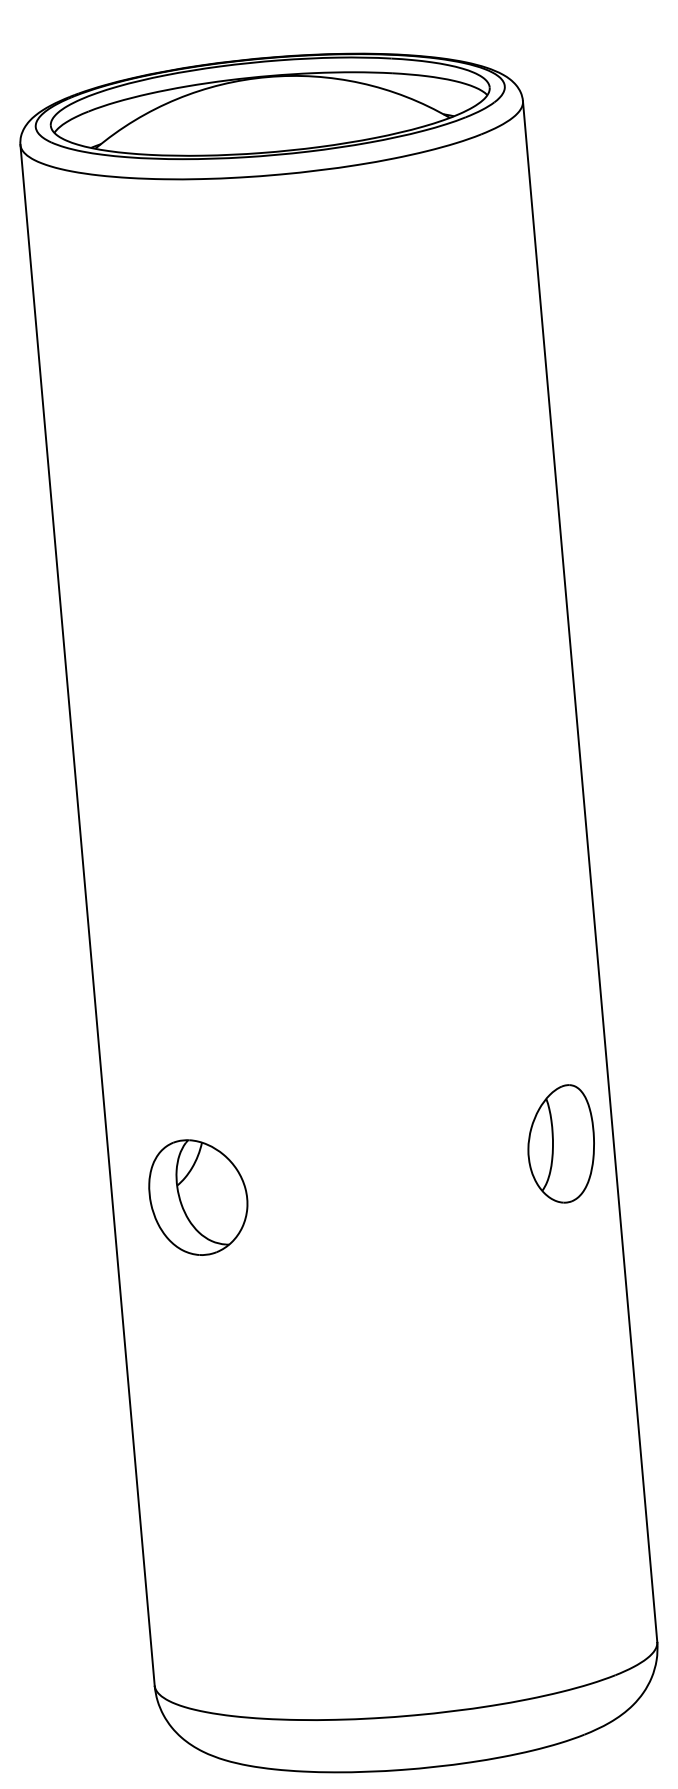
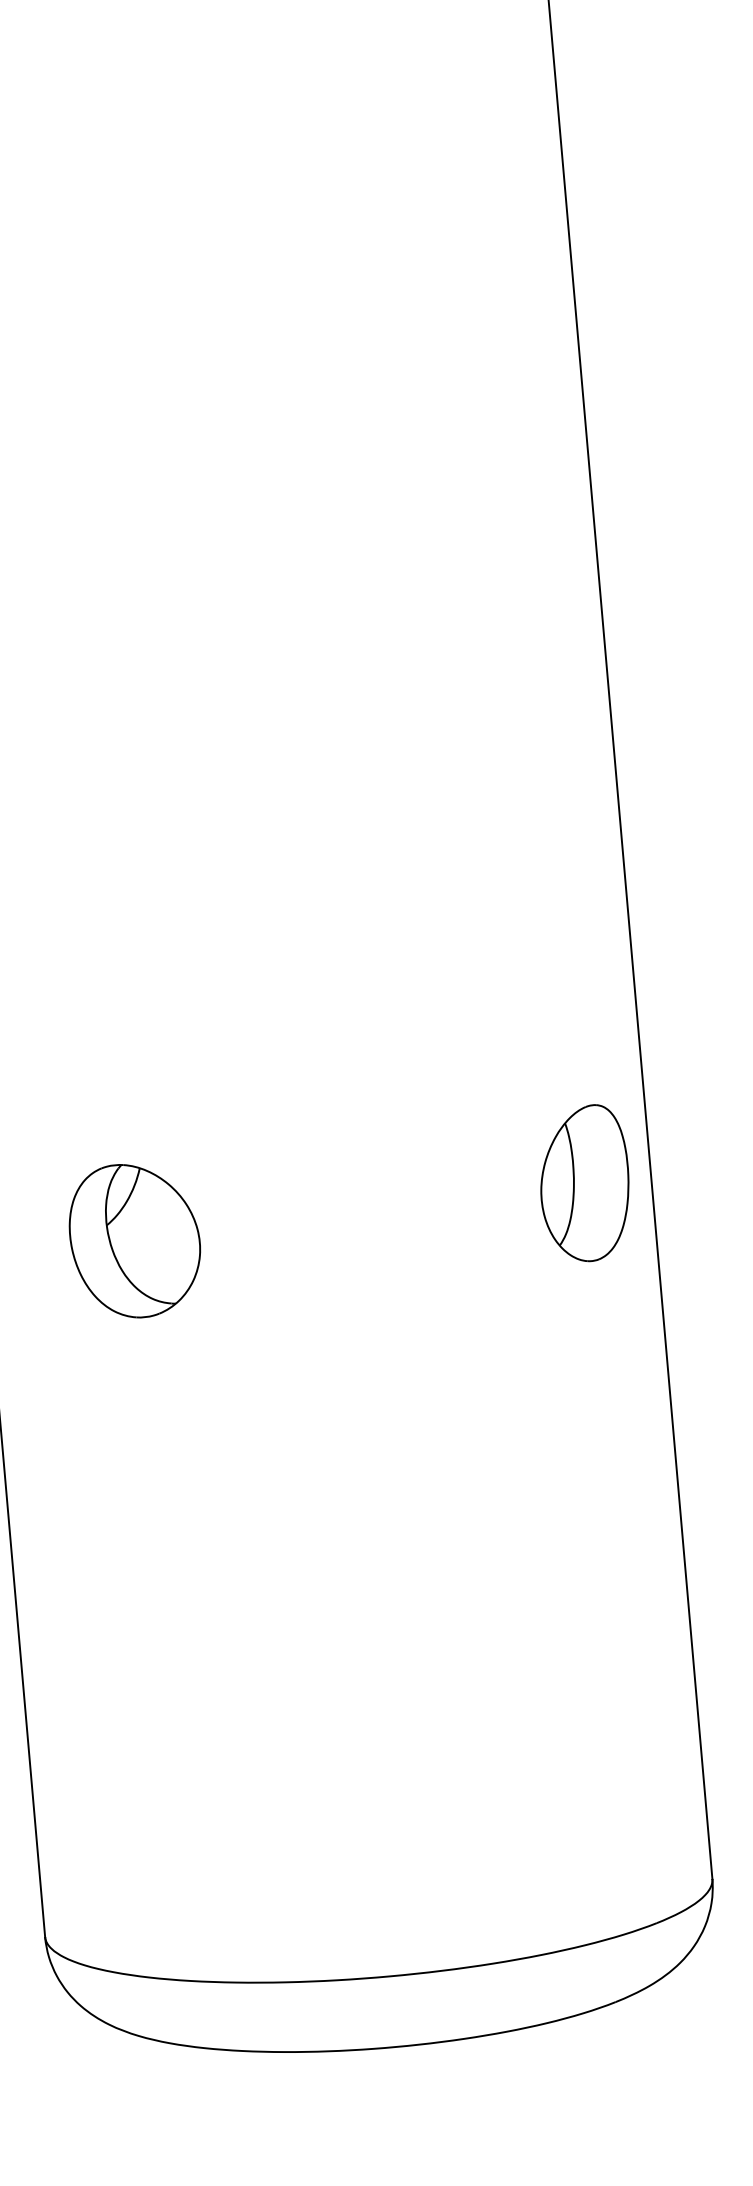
part: (560, 1143) -> (583, 1182), moved
part: (198, 1197) -> (135, 1241), moved

